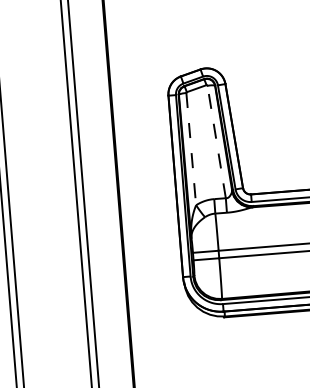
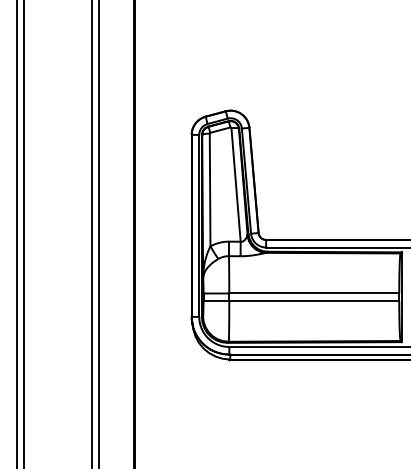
line: (217, 141) -> (236, 184), dashed -> solid
line: (191, 149) -> (210, 190), dashed -> solid

